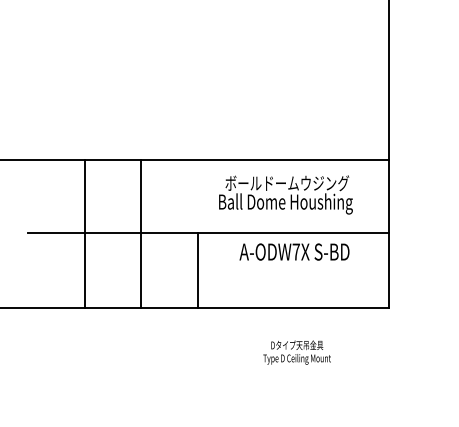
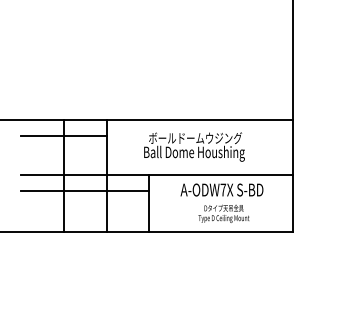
line: (84, 180) -> (63, 136), added
text: (285, 194) -> (194, 146), moved
line: (113, 253) -> (85, 191), added
text: (296, 352) -> (223, 213), moved

